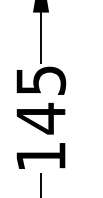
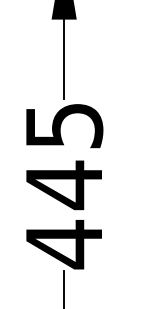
text: (40, 156) -> (63, 244), 145 -> 445

